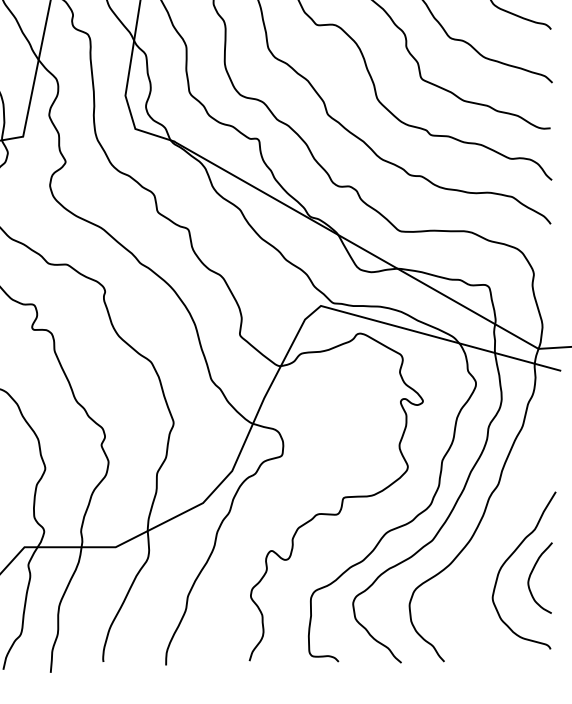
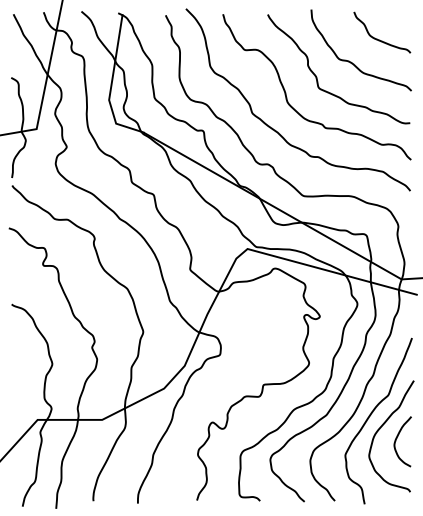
curve: (495, 541) -> (371, 415), added

